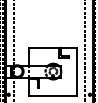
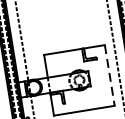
line: (77, 72) -> (110, 76), solid -> dashed

